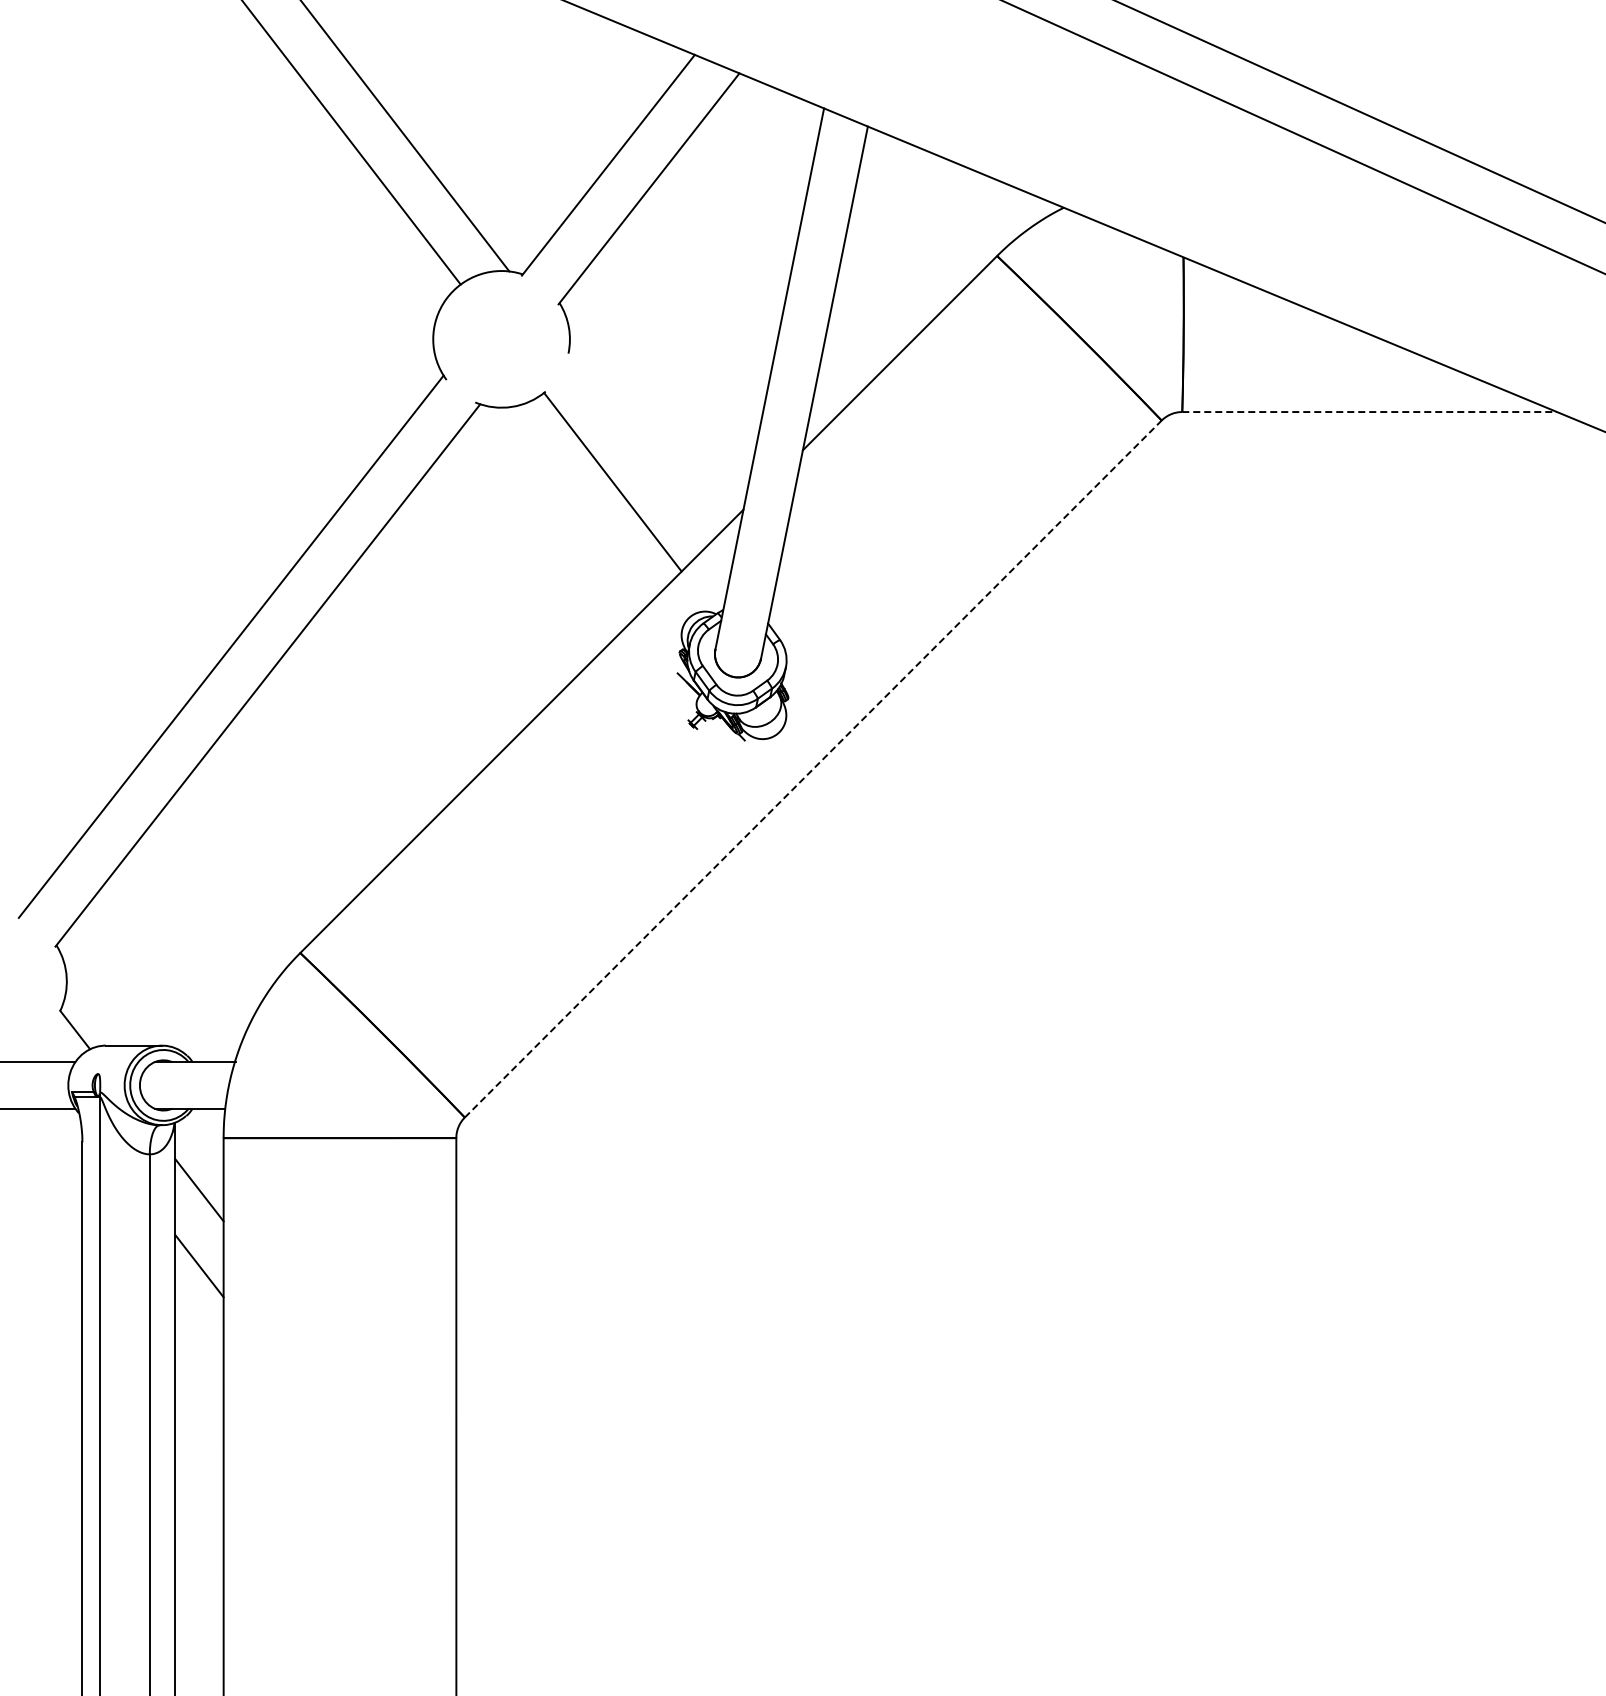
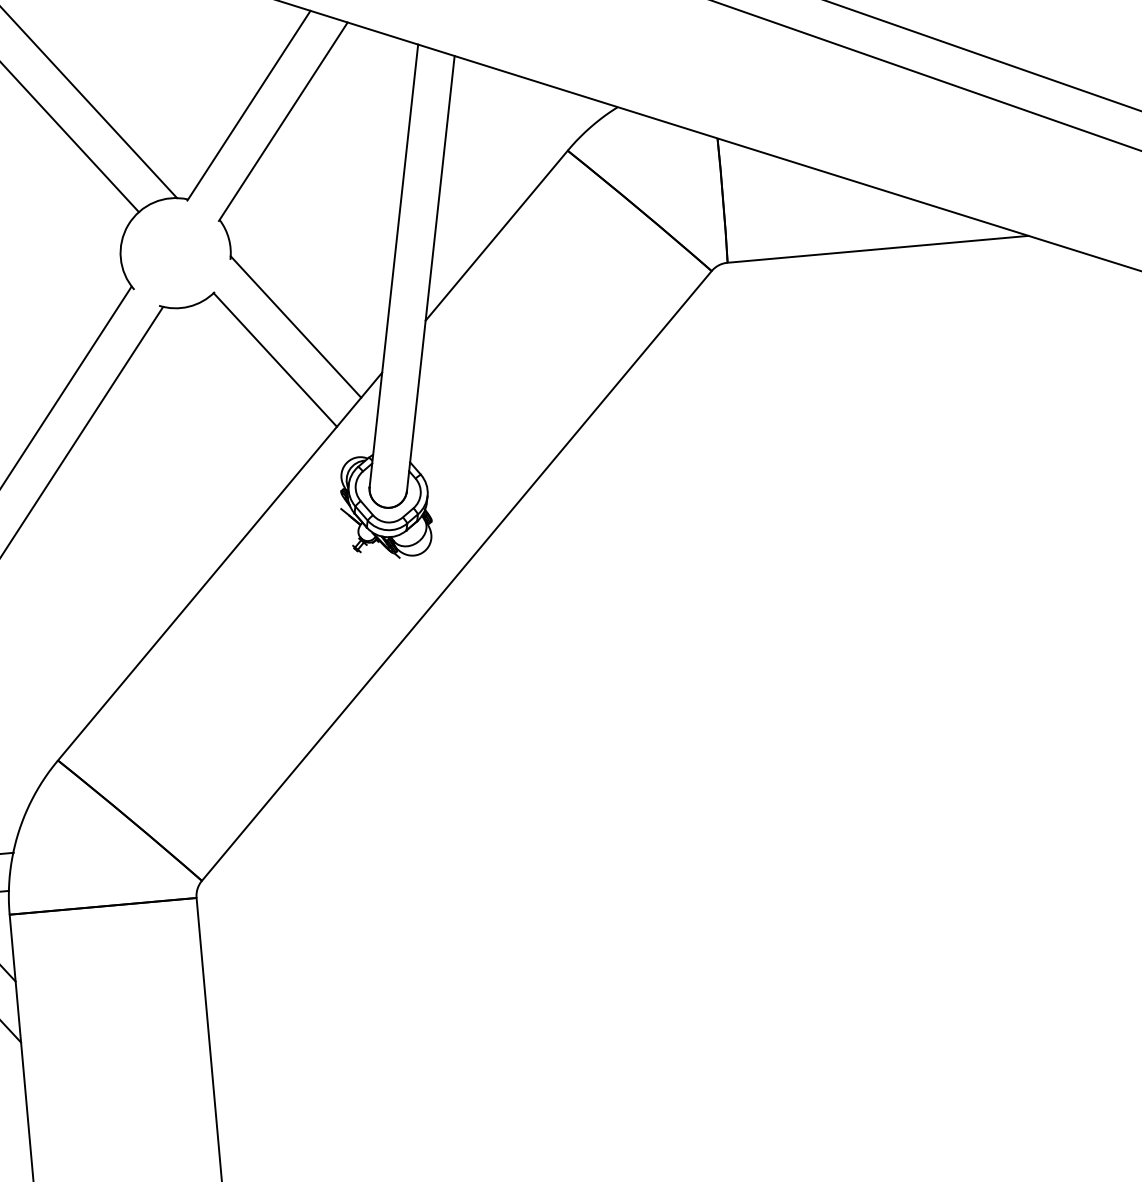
line: (1370, 412) -> (878, 249), dashed -> solid
line: (641, 443) -> (295, 326), added
line: (813, 769) -> (457, 576), dashed -> solid

